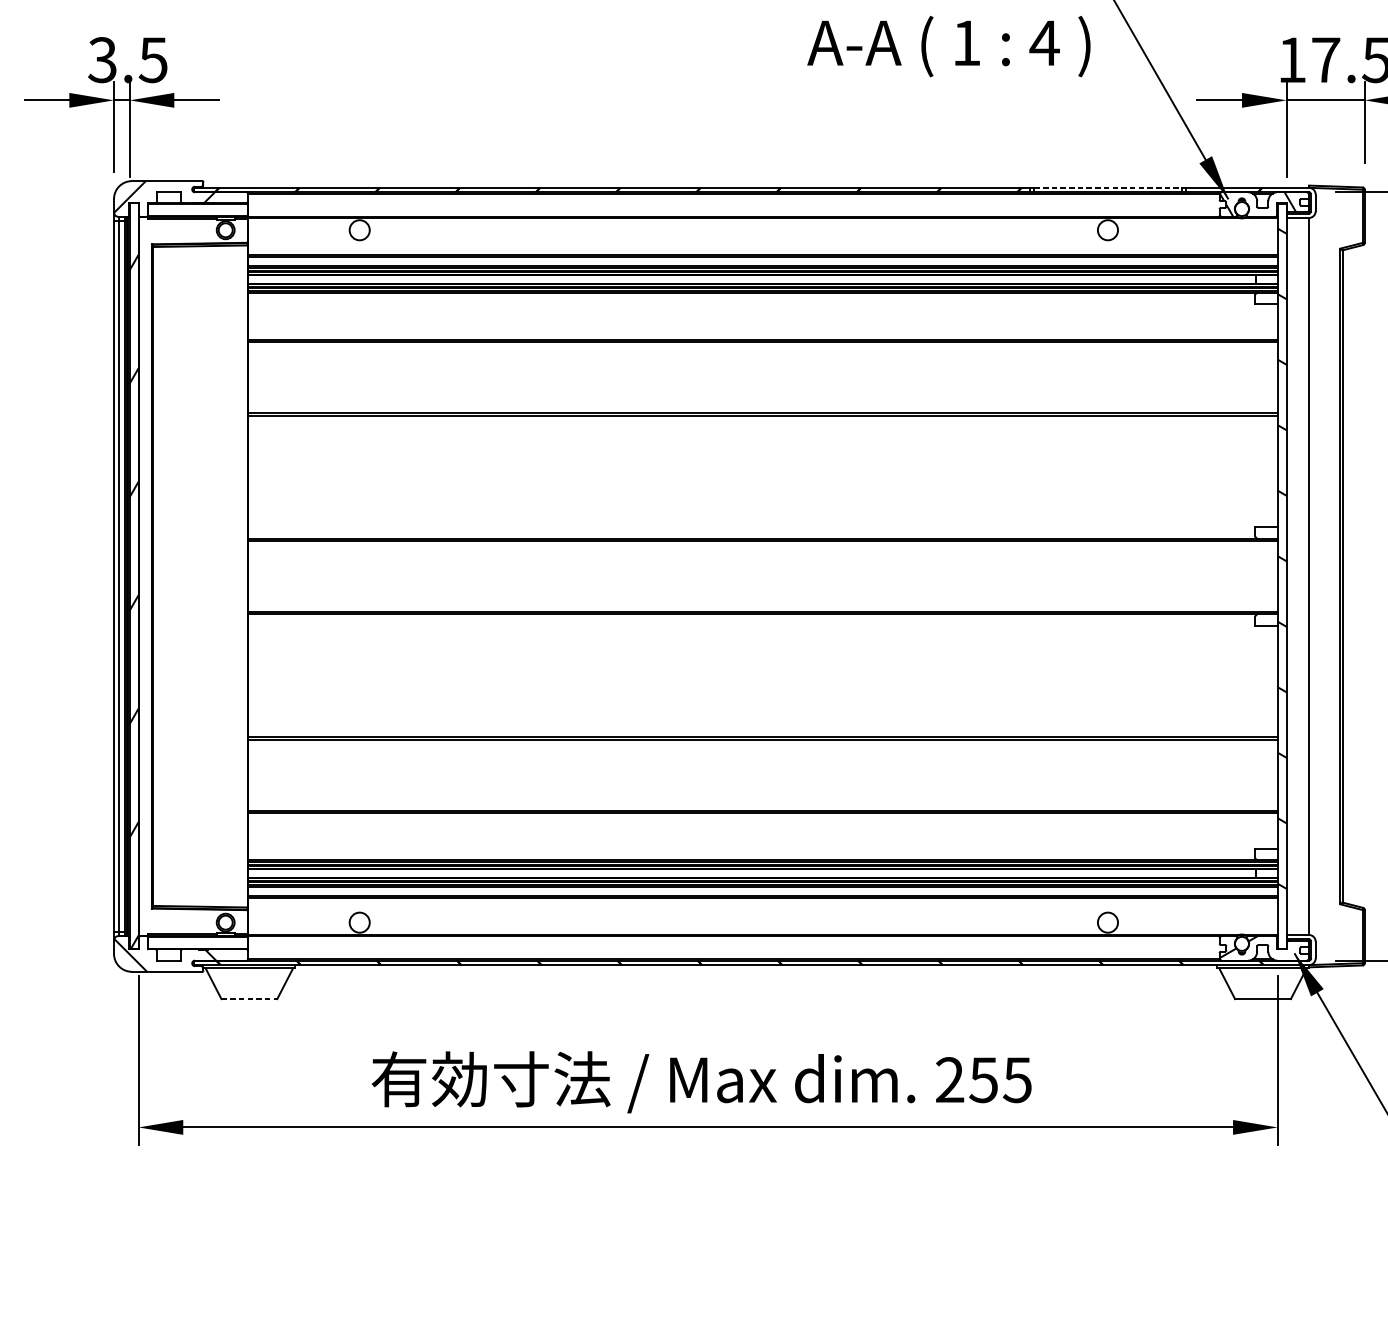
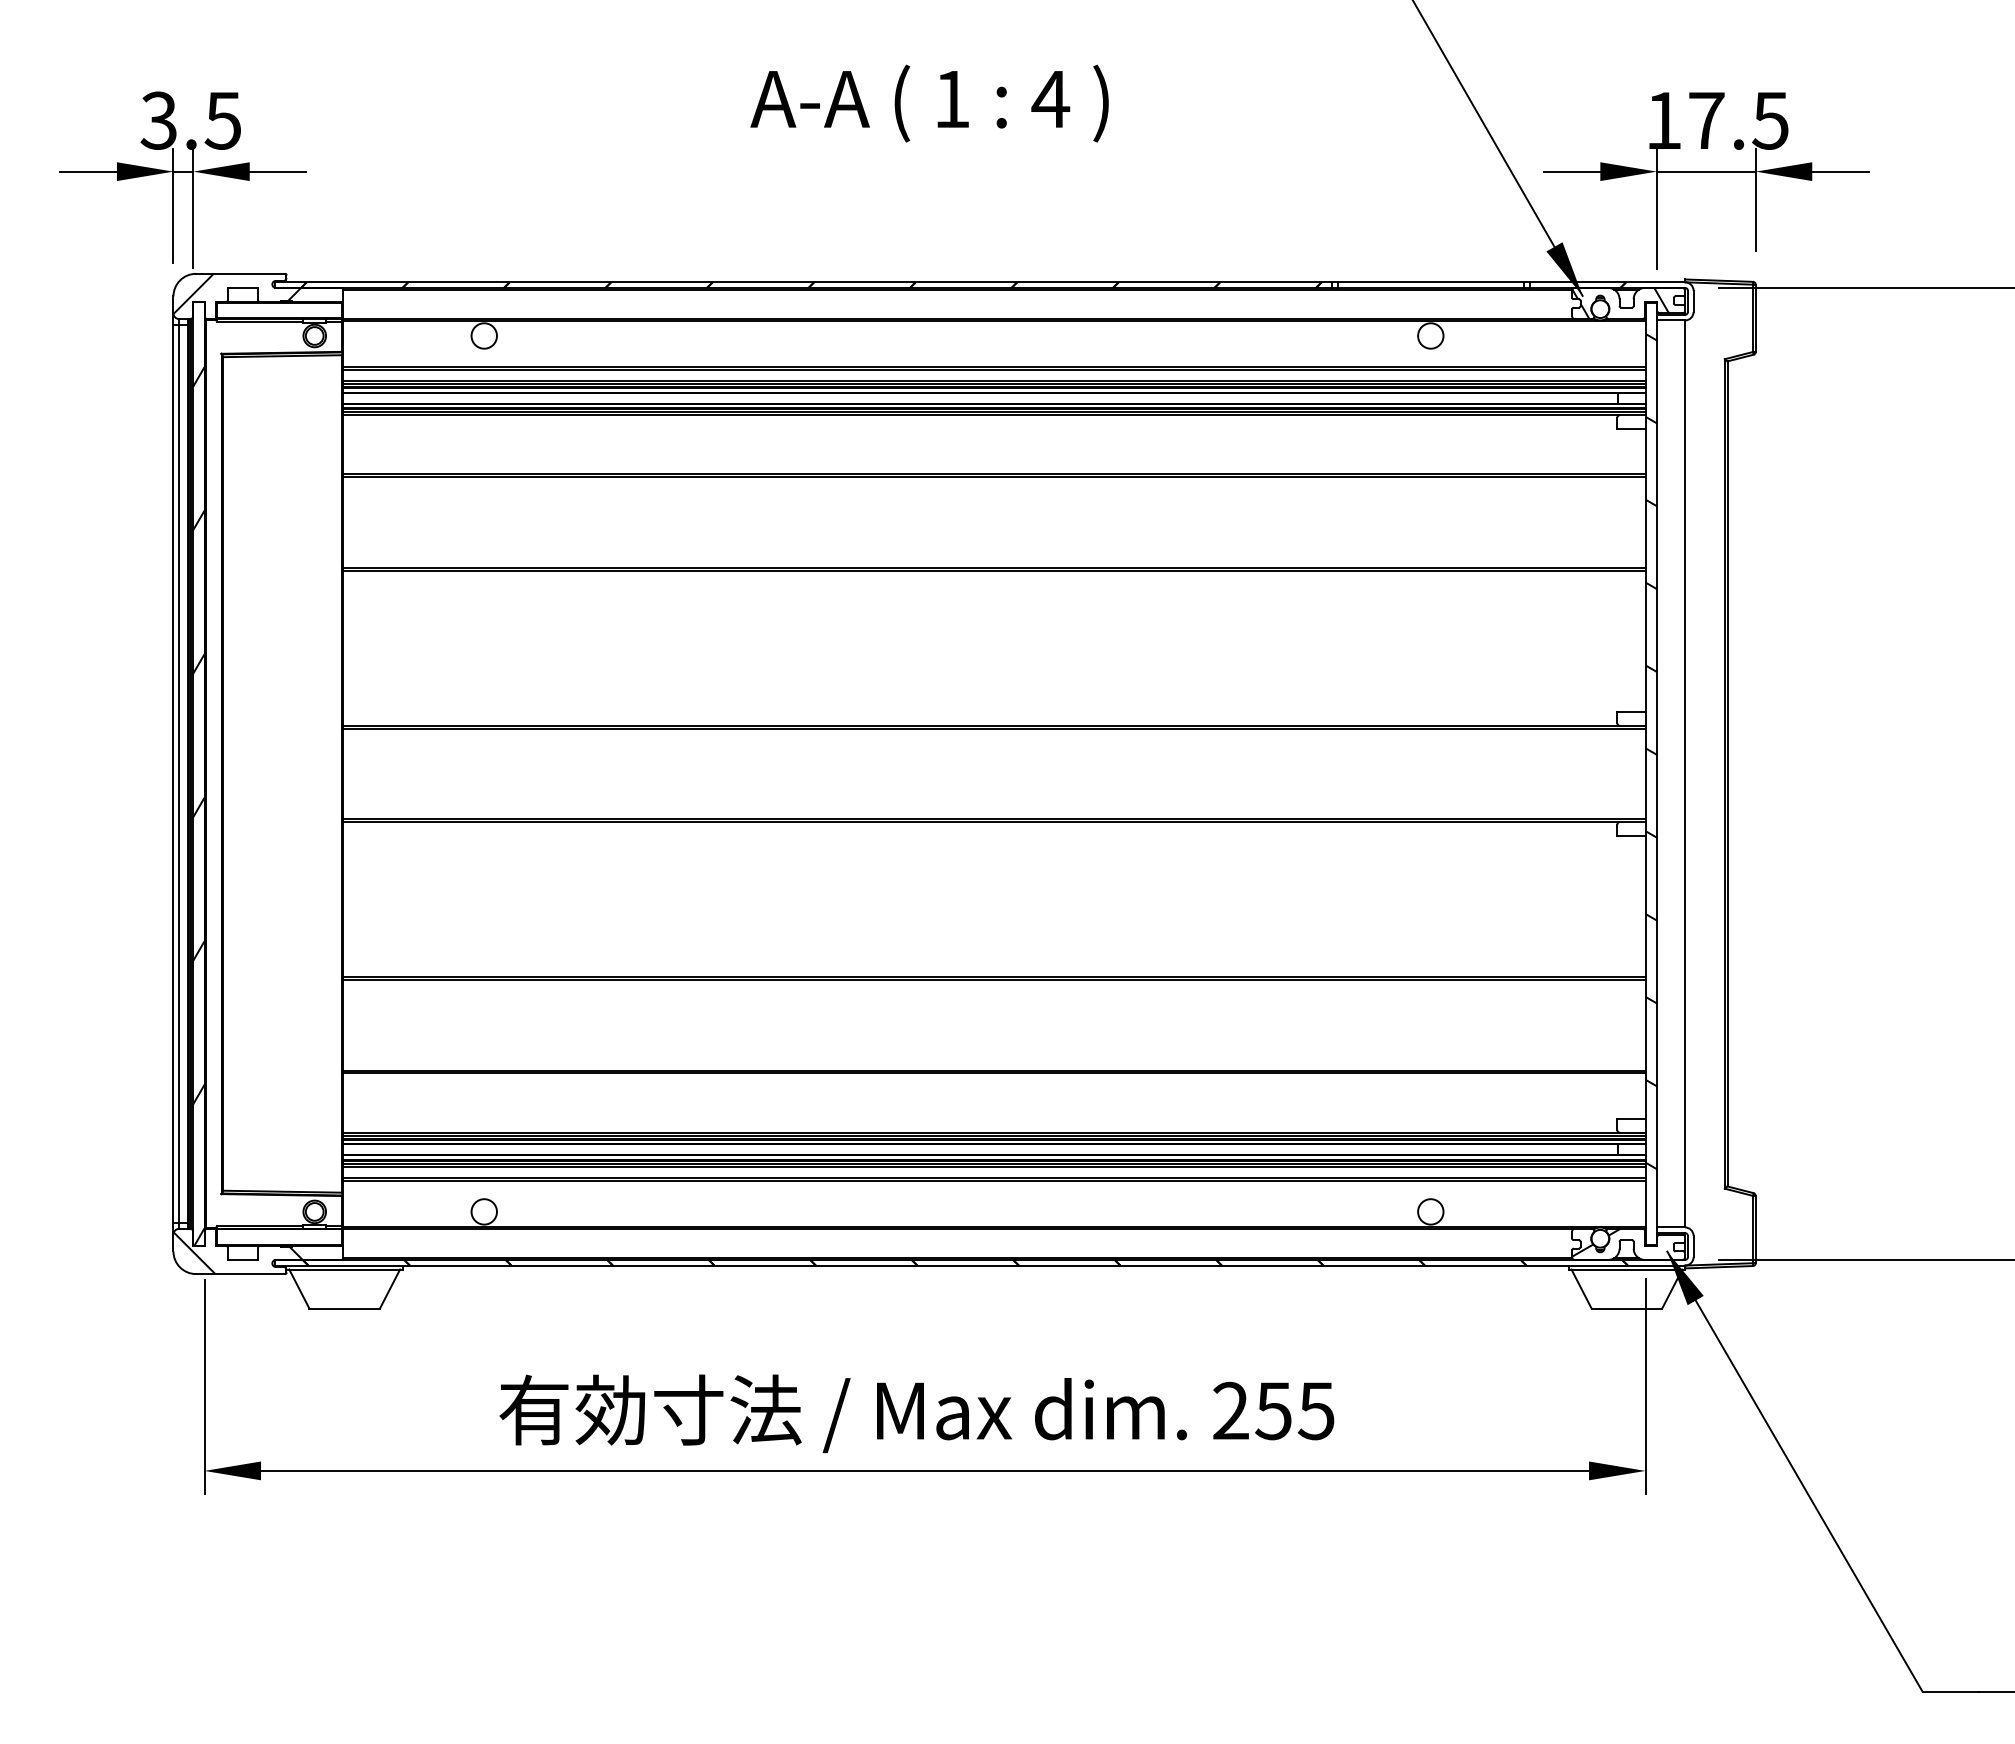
text: (948, 46) -> (929, 103), moved
line: (1108, 187) -> (1431, 282), dashed -> solid
line: (250, 999) -> (345, 1308), dashed -> solid

